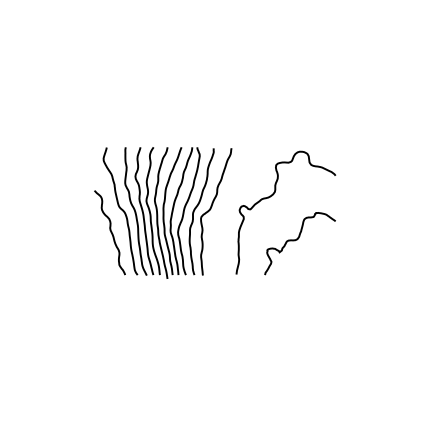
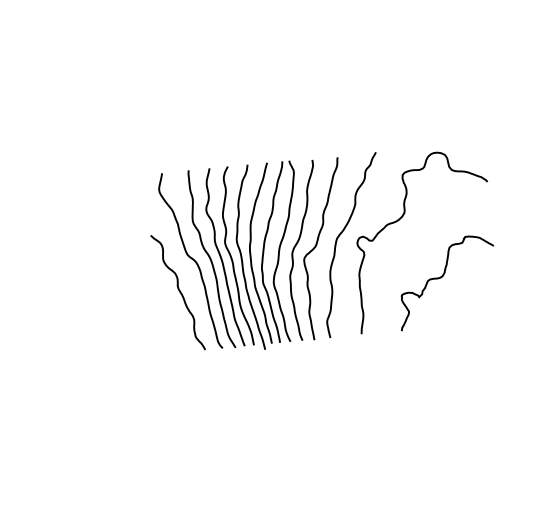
curve: (225, 209) -> (337, 244), added

